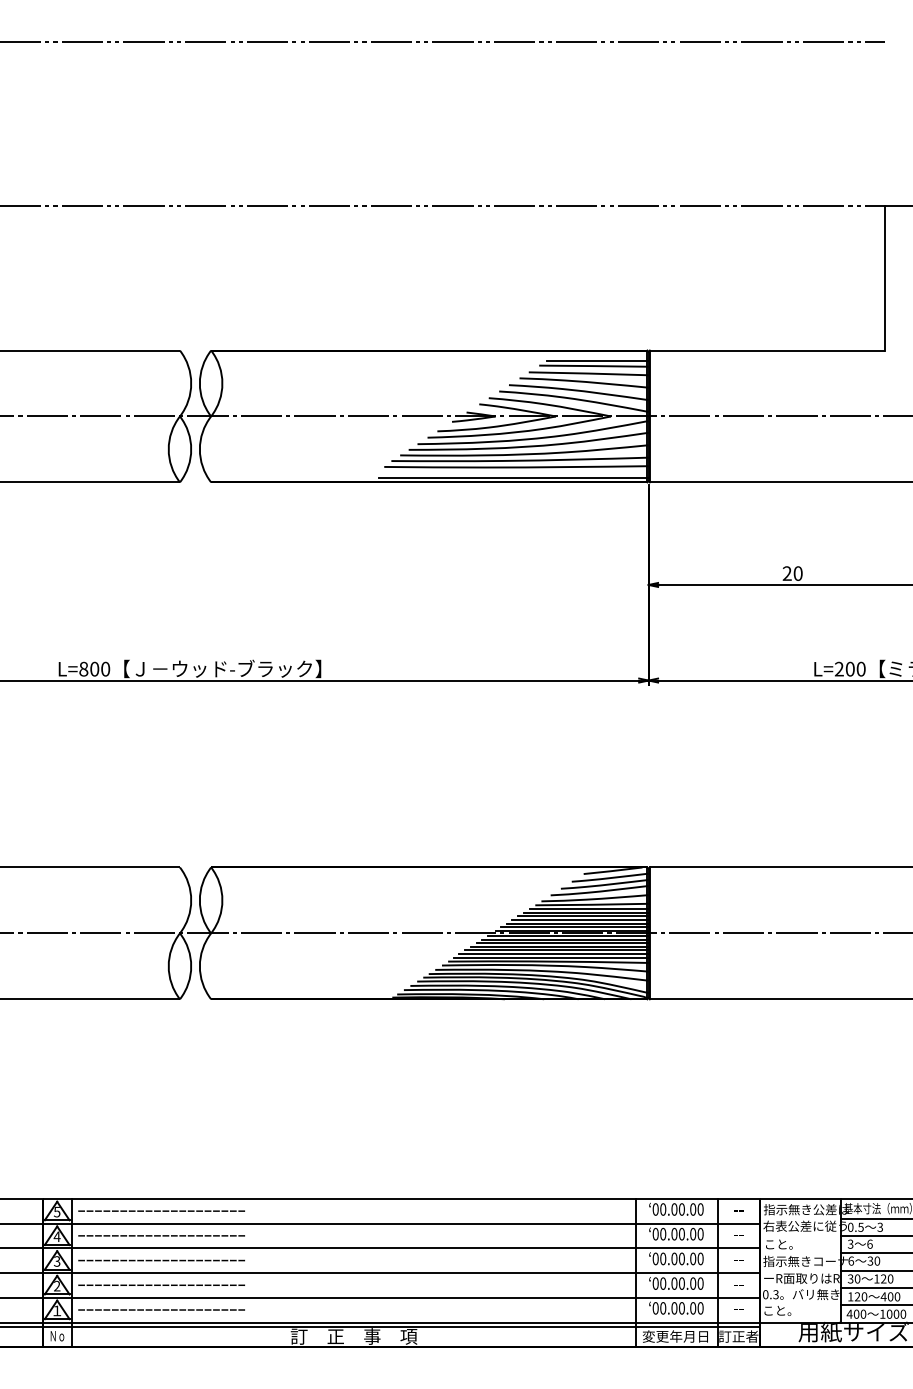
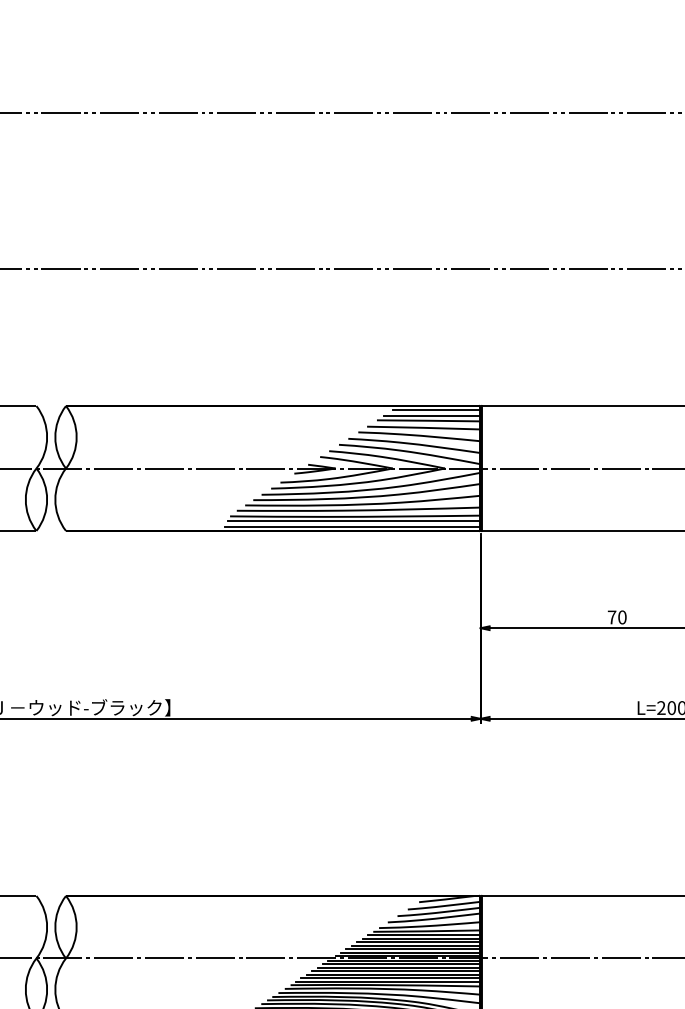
line: (601, 354) -> (435, 409), added
line: (515, 472) -> (354, 521), added
text: (786, 573) -> (611, 617), 20 -> 70

